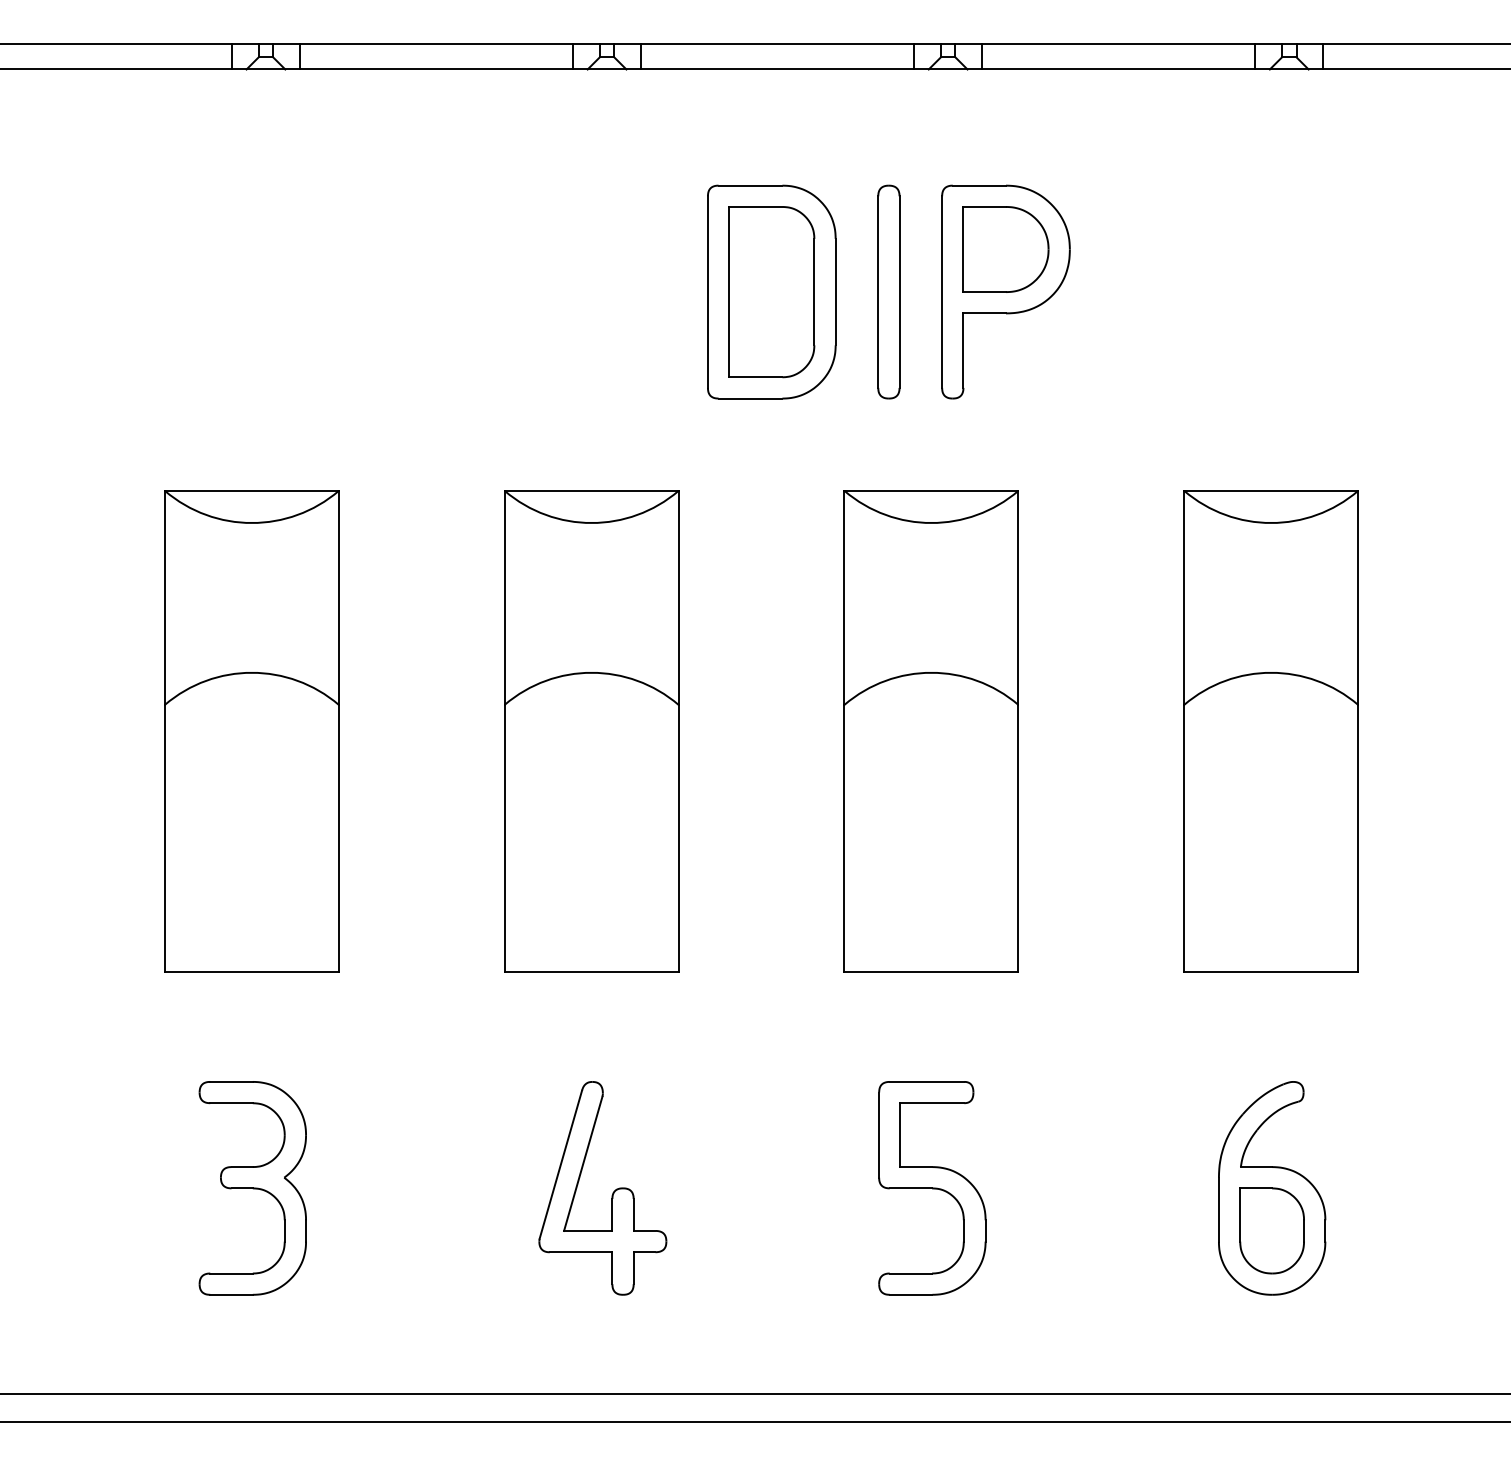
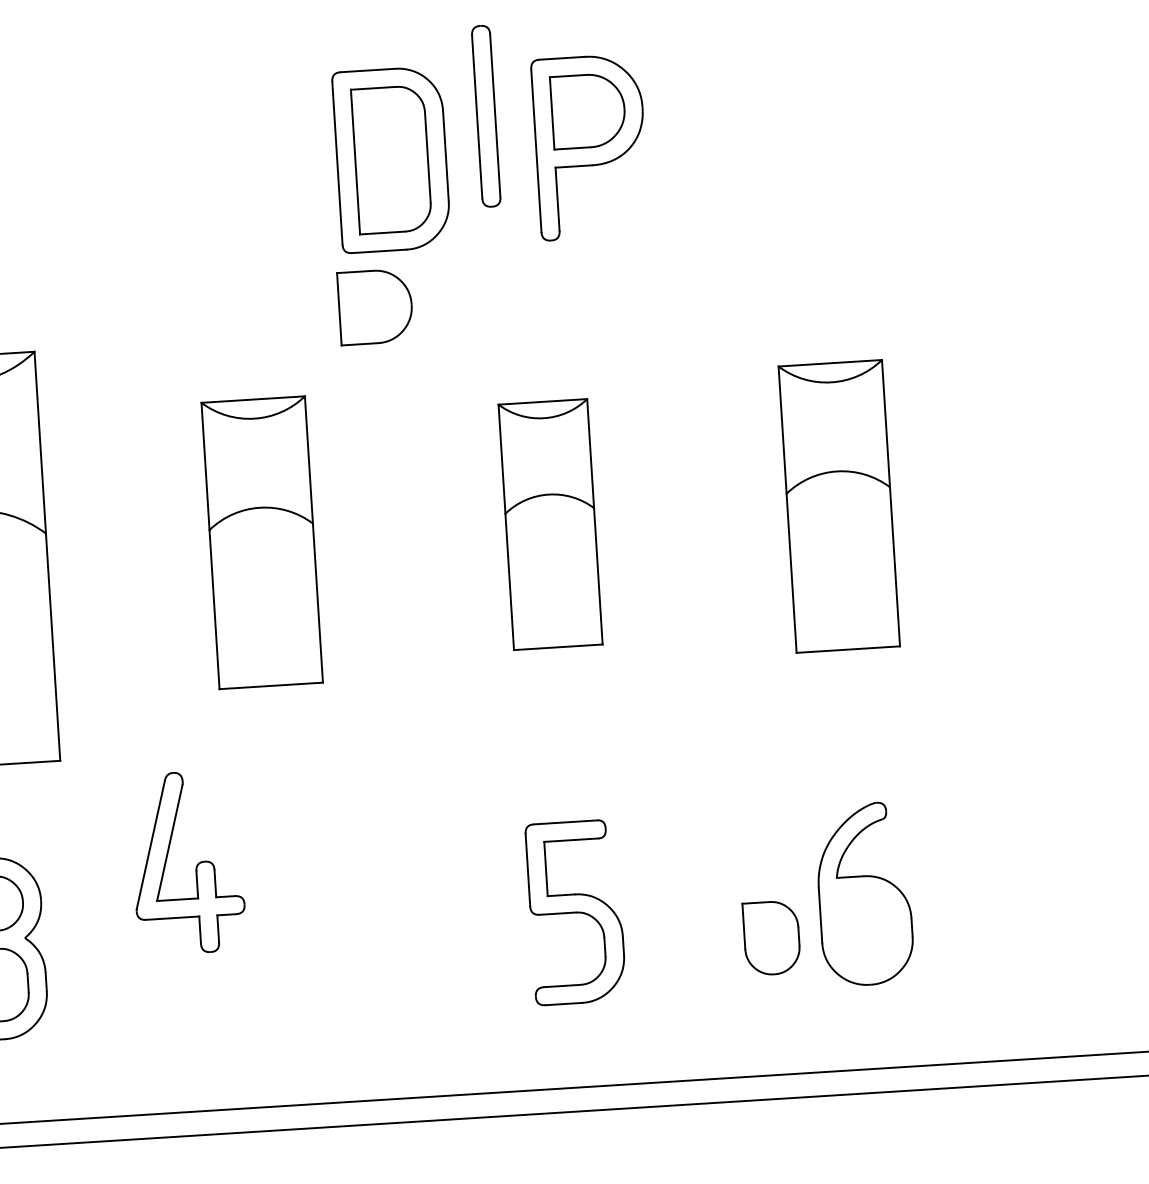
part: (888, 291) -> (485, 115), moved
part: (741, 463) -> (375, 307), added
part: (591, 731) -> (262, 542), size x0.7
part: (930, 731) -> (549, 524), size x0.6
part: (1270, 731) -> (838, 506), size x0.7
part: (612, 1192) -> (196, 865), moved
part: (1271, 1230) -> (771, 937), moved

